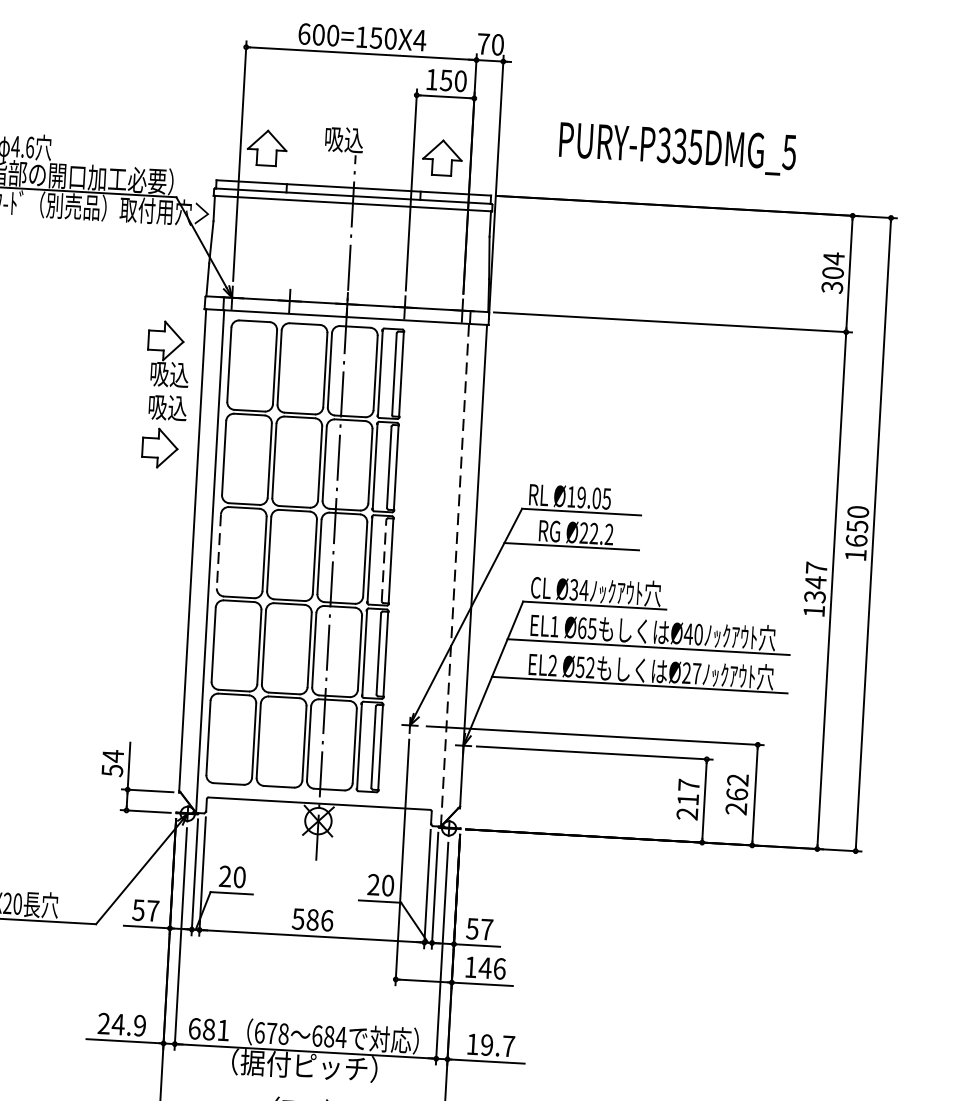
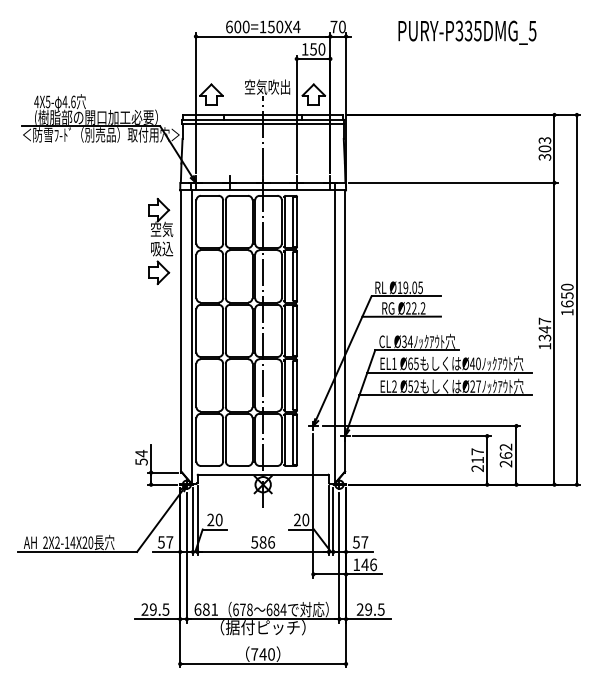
text: (363, 139) -> (267, 86), 吸込 -> 空気吹出
text: (677, 148) -> (467, 32), moved
text: (833, 258) -> (544, 140), 304 -> 303
text: (168, 372) -> (161, 228), 吸込 -> 空気
line: (219, 550) -> (196, 330), dashed -> solid
line: (383, 559) -> (292, 330), dashed -> solid
line: (454, 575) -> (334, 337), dashed -> solid
text: (128, 1024) -> (159, 609), 24.9 -> 29.5
text: (490, 1045) -> (370, 609), 19.7 -> 29.5

